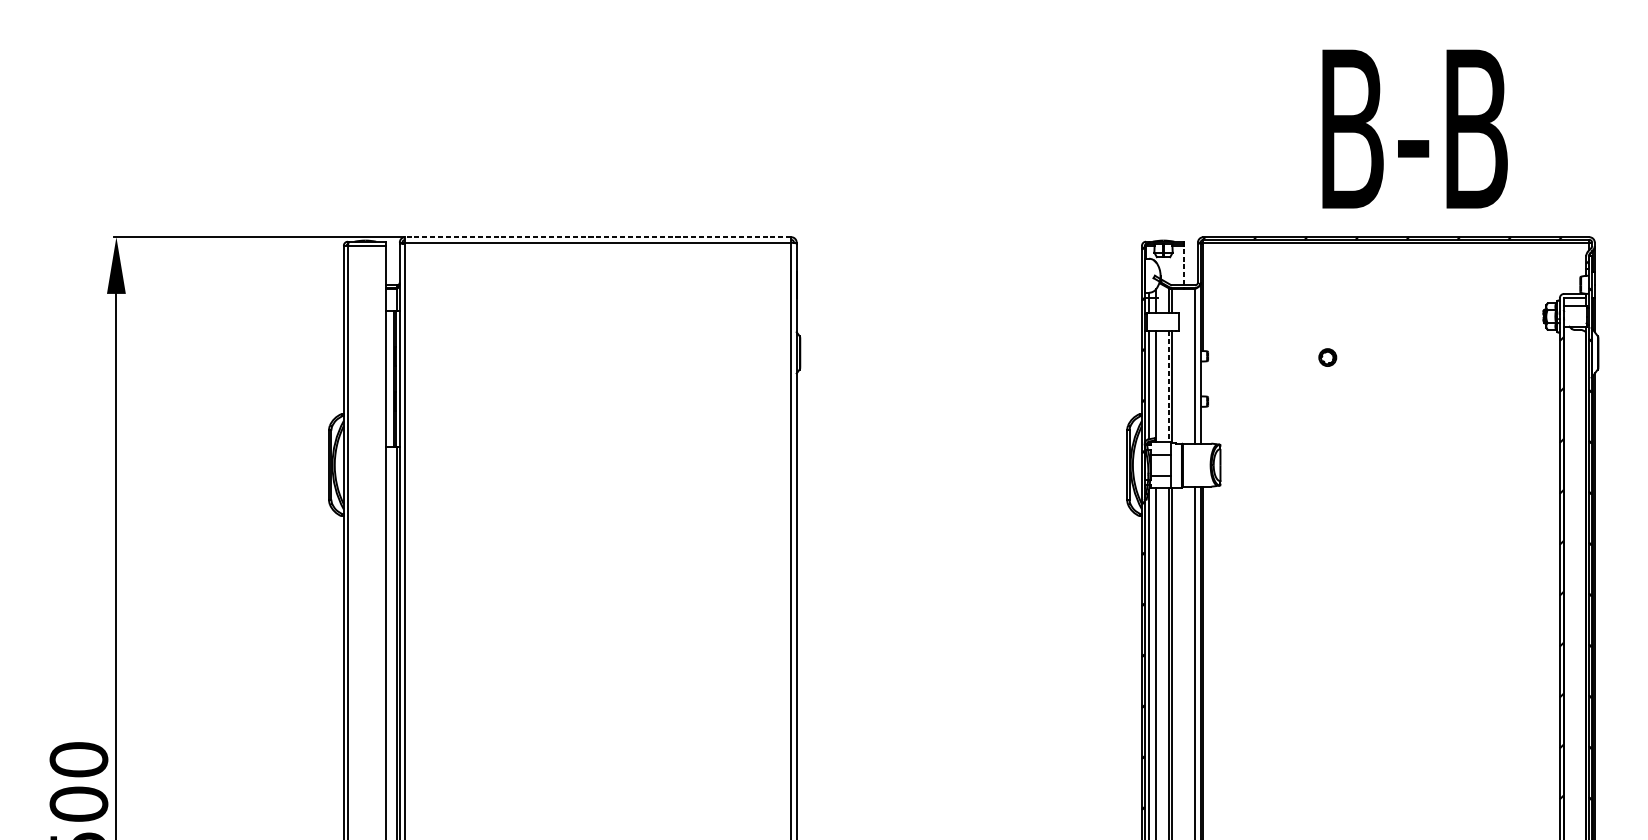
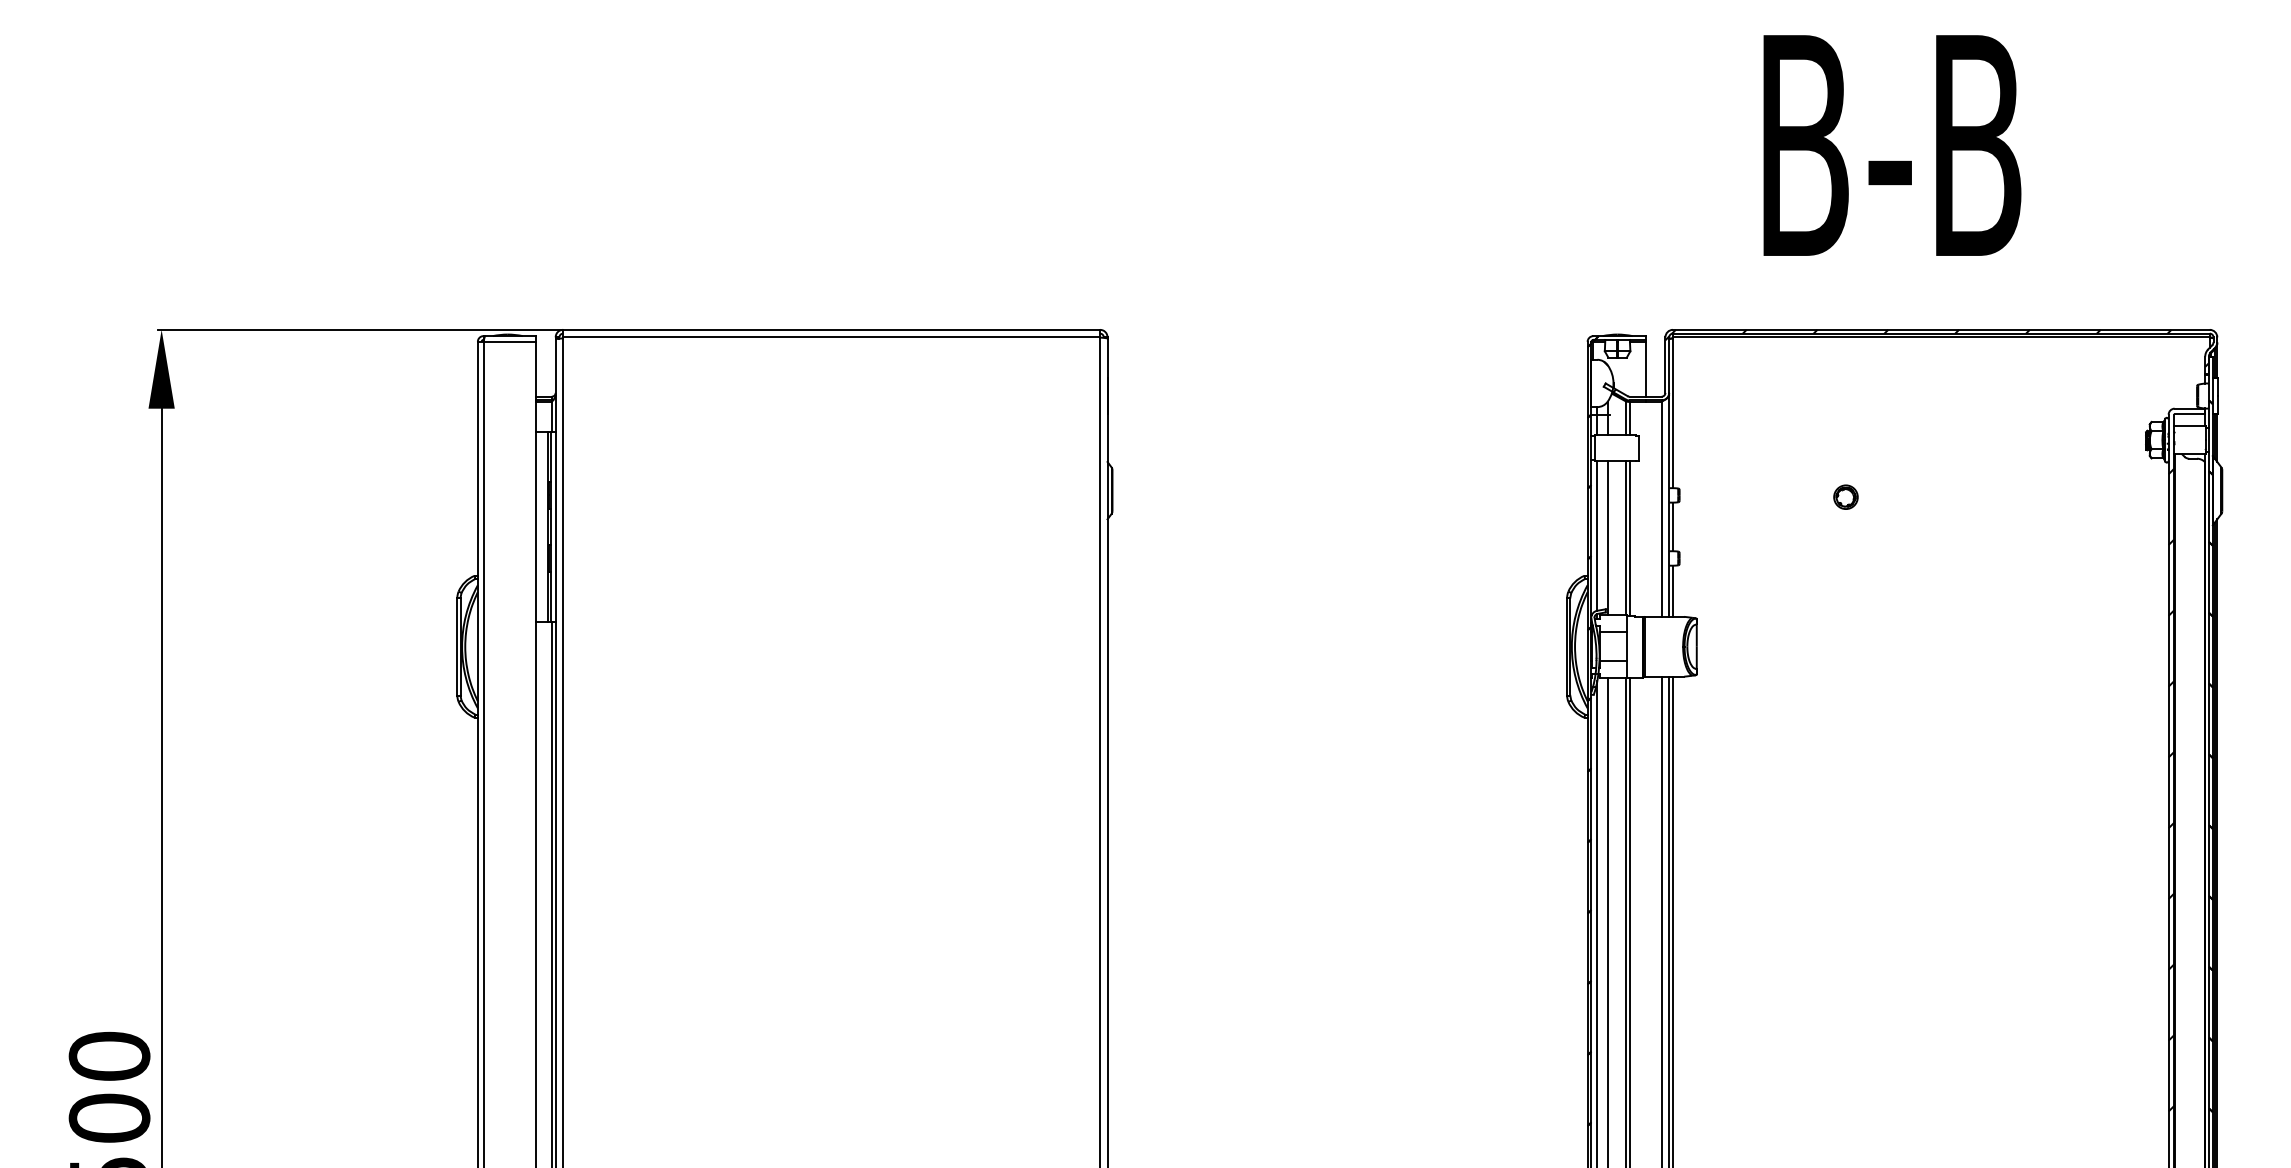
text: (1415, 129) -> (1892, 145), moved
line: (598, 236) -> (831, 329), dashed -> solid
line: (1184, 265) -> (1646, 368), dashed -> solid
line: (1203, 378) -> (1672, 526), added
line: (1169, 387) -> (1625, 538), dashed -> solid
line: (1203, 424) -> (1672, 590), added

